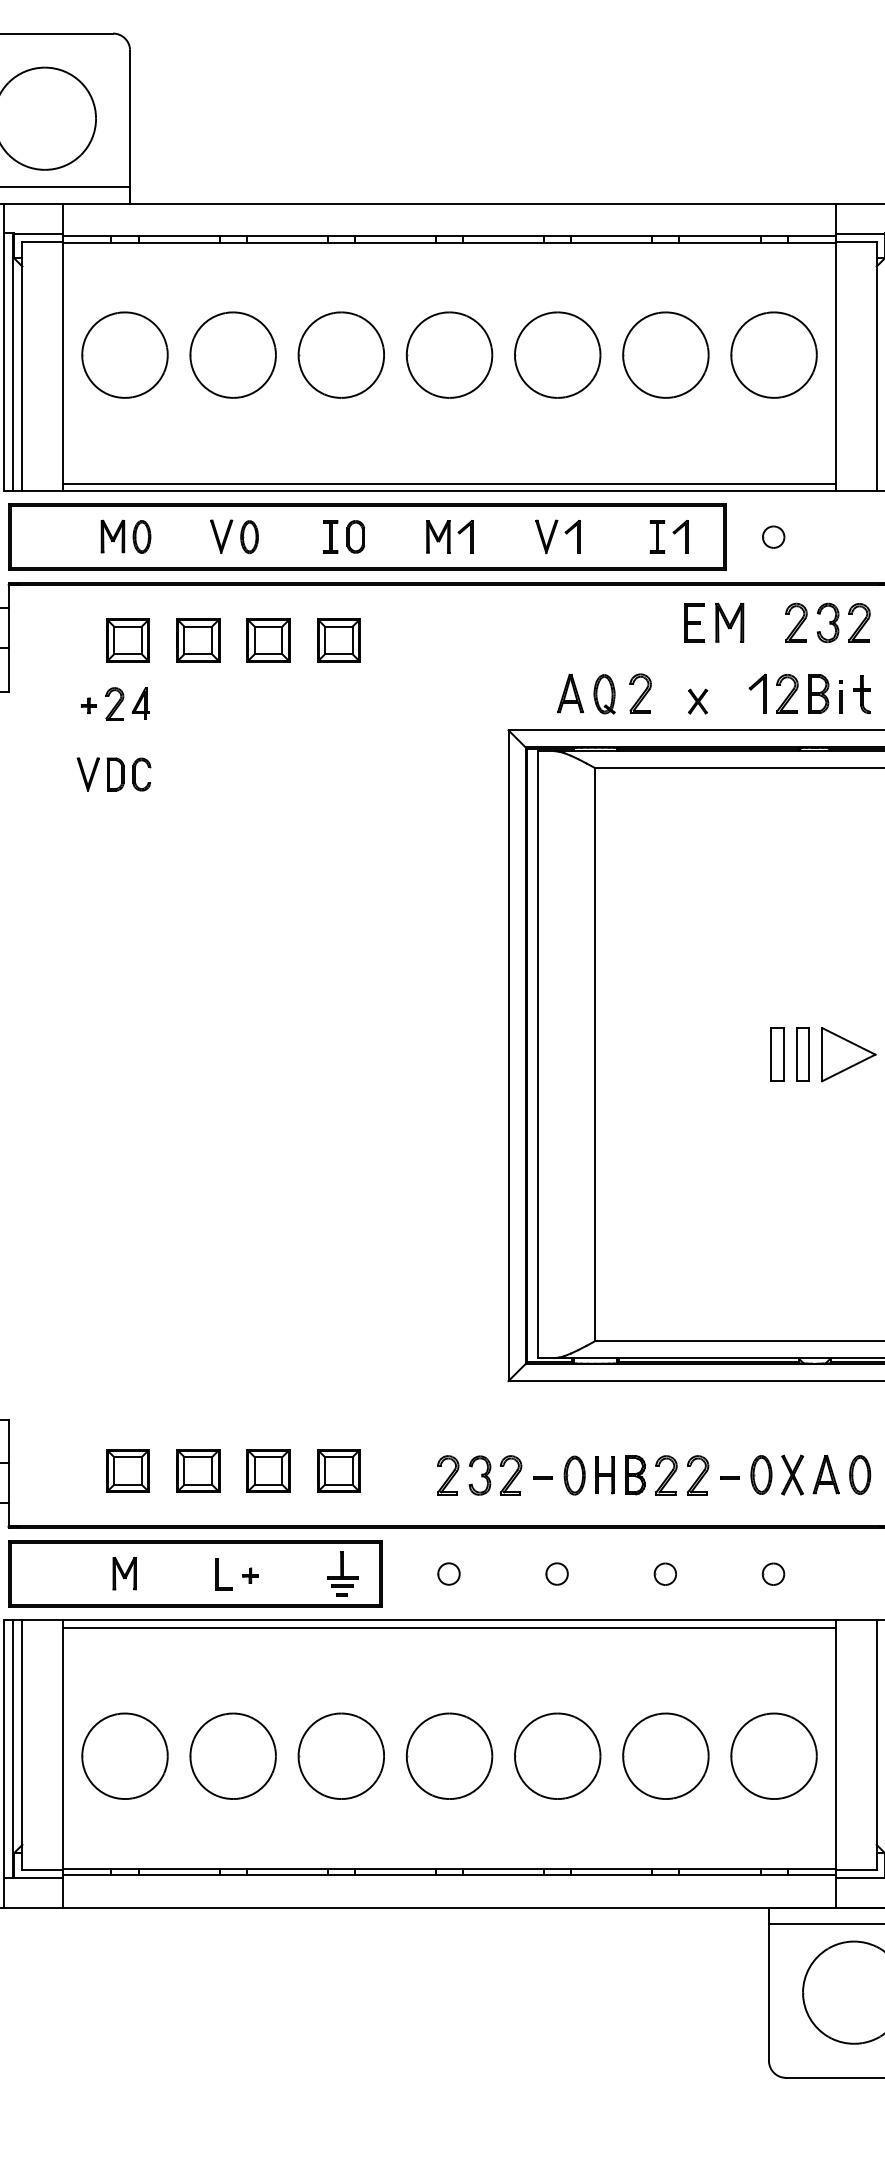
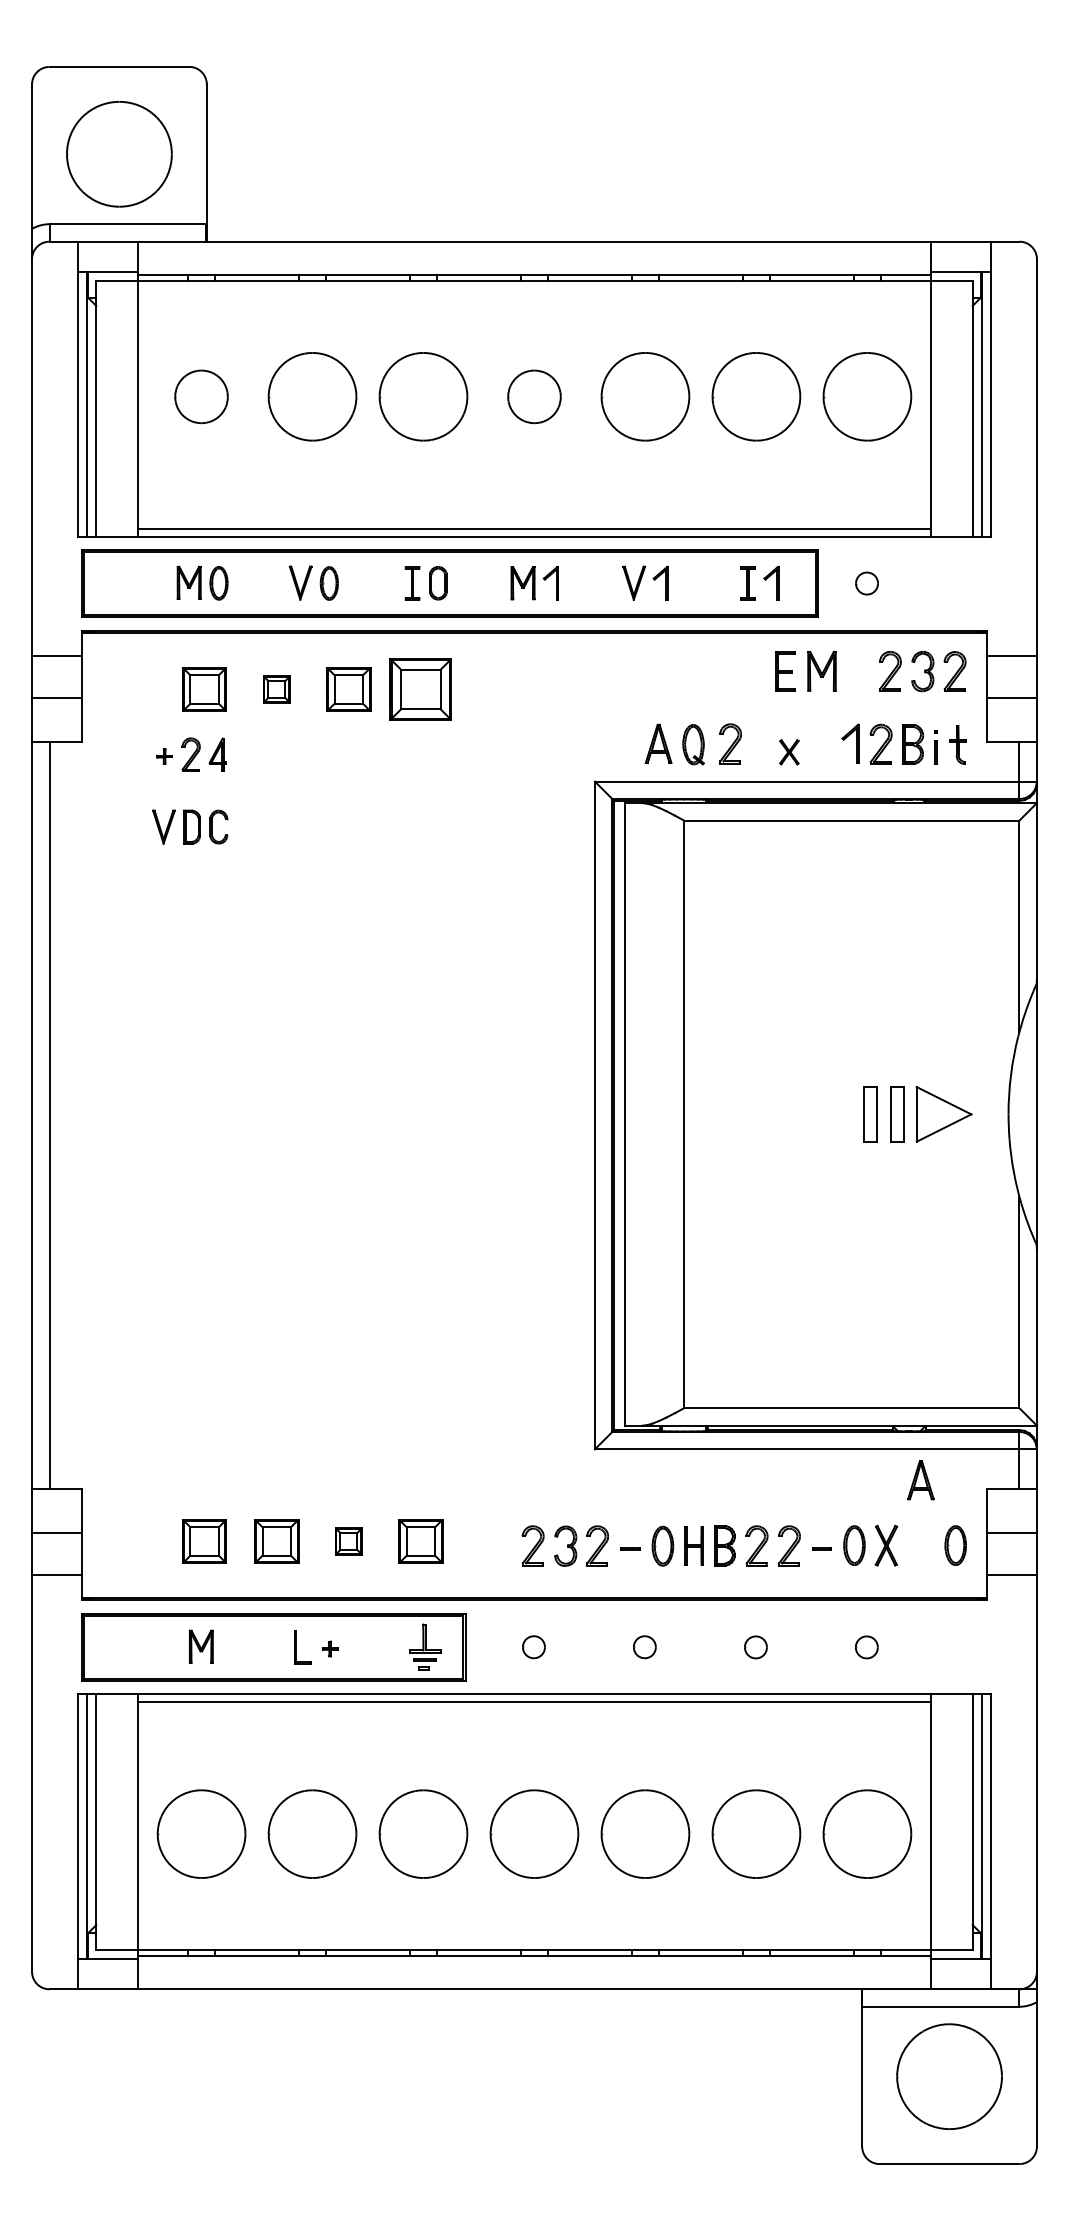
part: (124, 354) -> (201, 396), size x0.6
part: (449, 354) -> (534, 396), size x0.6
part: (198, 640) -> (276, 689), size x0.6
part: (338, 640) -> (420, 689), size x1.4
part: (268, 1470) -> (348, 1541), size x0.6
part: (825, 1474) -> (920, 1480), moved

